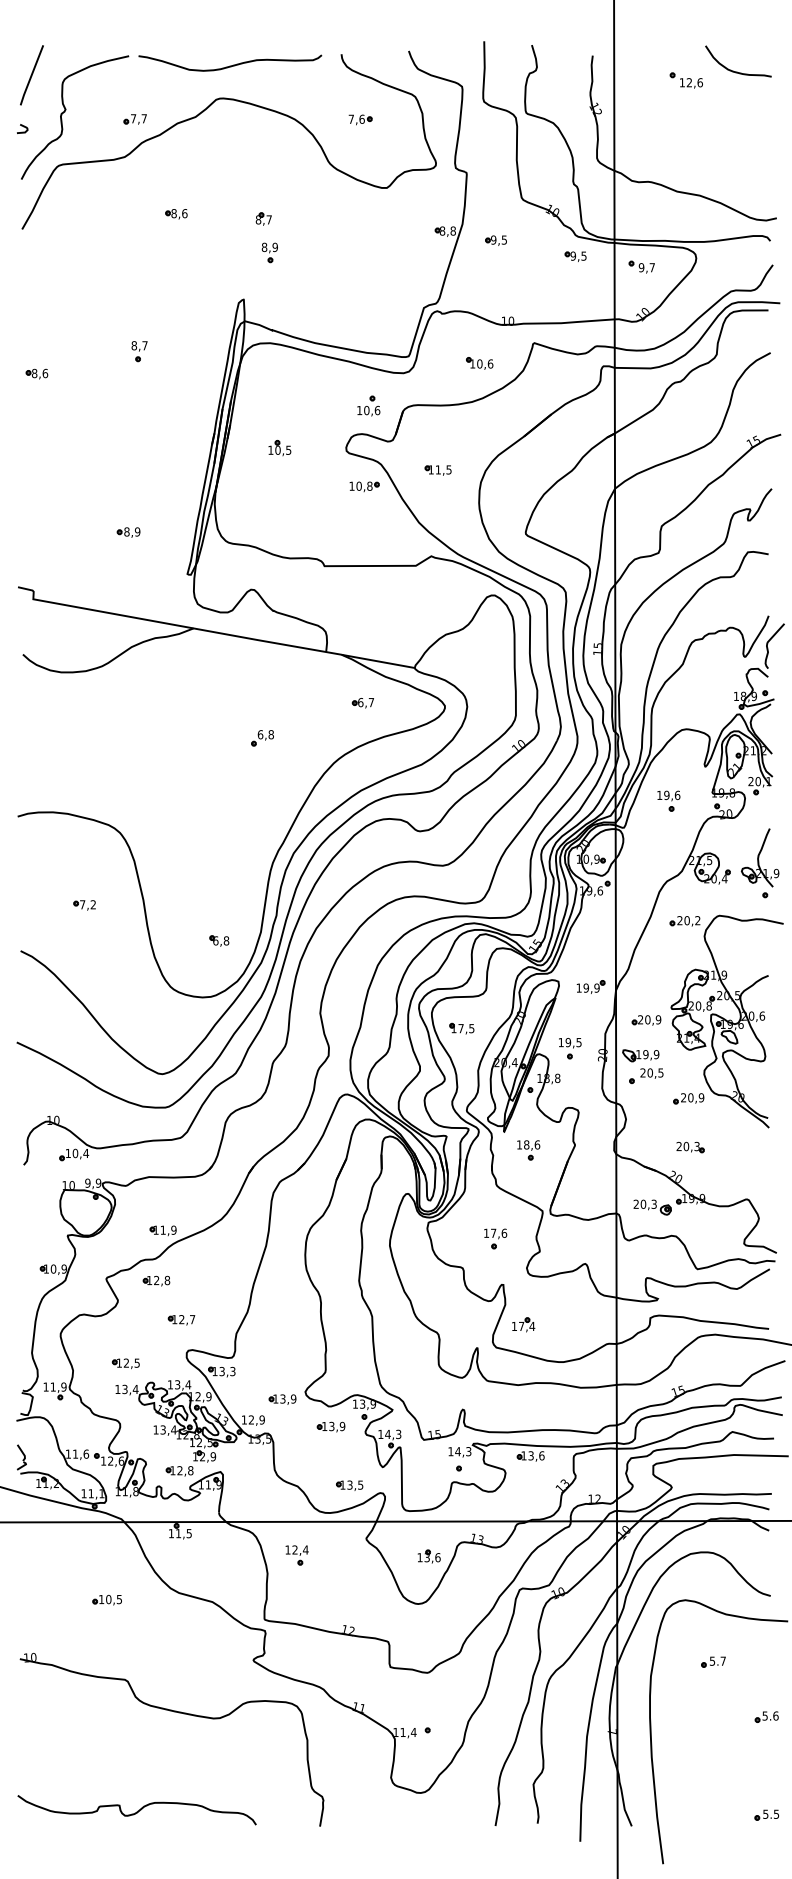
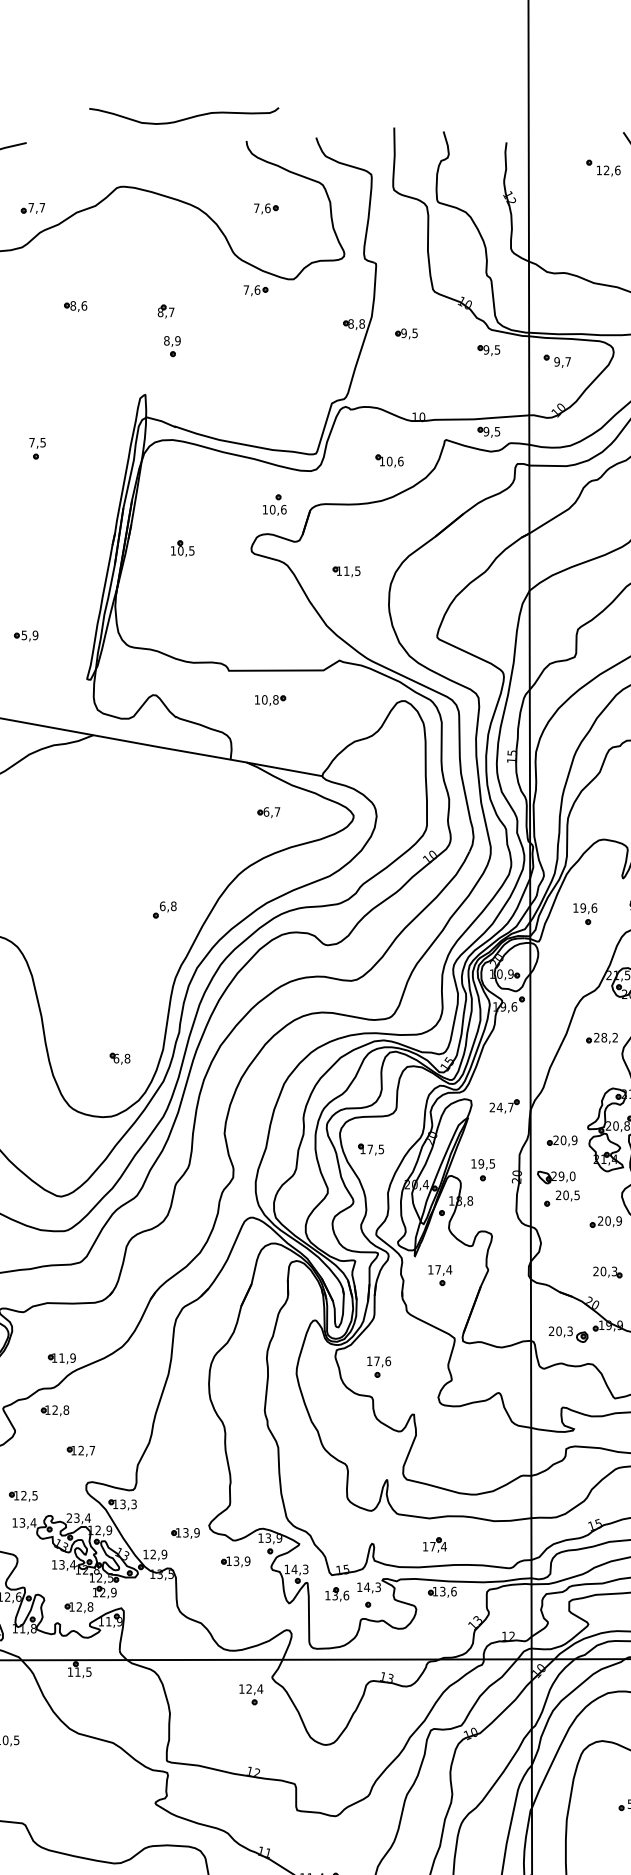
curve: (230, 65) -> (184, 118), moved
part: (350, 198) -> (255, 290), added
part: (575, 335) -> (488, 432), added
text: (139, 345) -> (37, 442), 8,7 -> 7,5
part: (364, 486) -> (270, 700), moved
text: (126, 531) -> (23, 634), 8,9 -> 5,9
part: (262, 738) -> (164, 910), moved
text: (686, 920) -> (603, 1037), 20,2 -> 28,2
text: (587, 987) -> (501, 1106), 19,9 -> 24,7
text: (647, 1054) -> (563, 1176), 19,9 -> 29,0
text: (532, 1144) -> (444, 1269), 18,6 -> 17,4
part: (495, 1238) -> (378, 1366), moved
part: (523, 1324) -> (434, 1544), moved
text: (169, 1384) -> (68, 1517), 13,4 -> 23,4
part: (349, 1485) -> (254, 1622), removed
part: (296, 1555) -> (250, 1694), moved
part: (428, 1556) -> (336, 1594), moved

